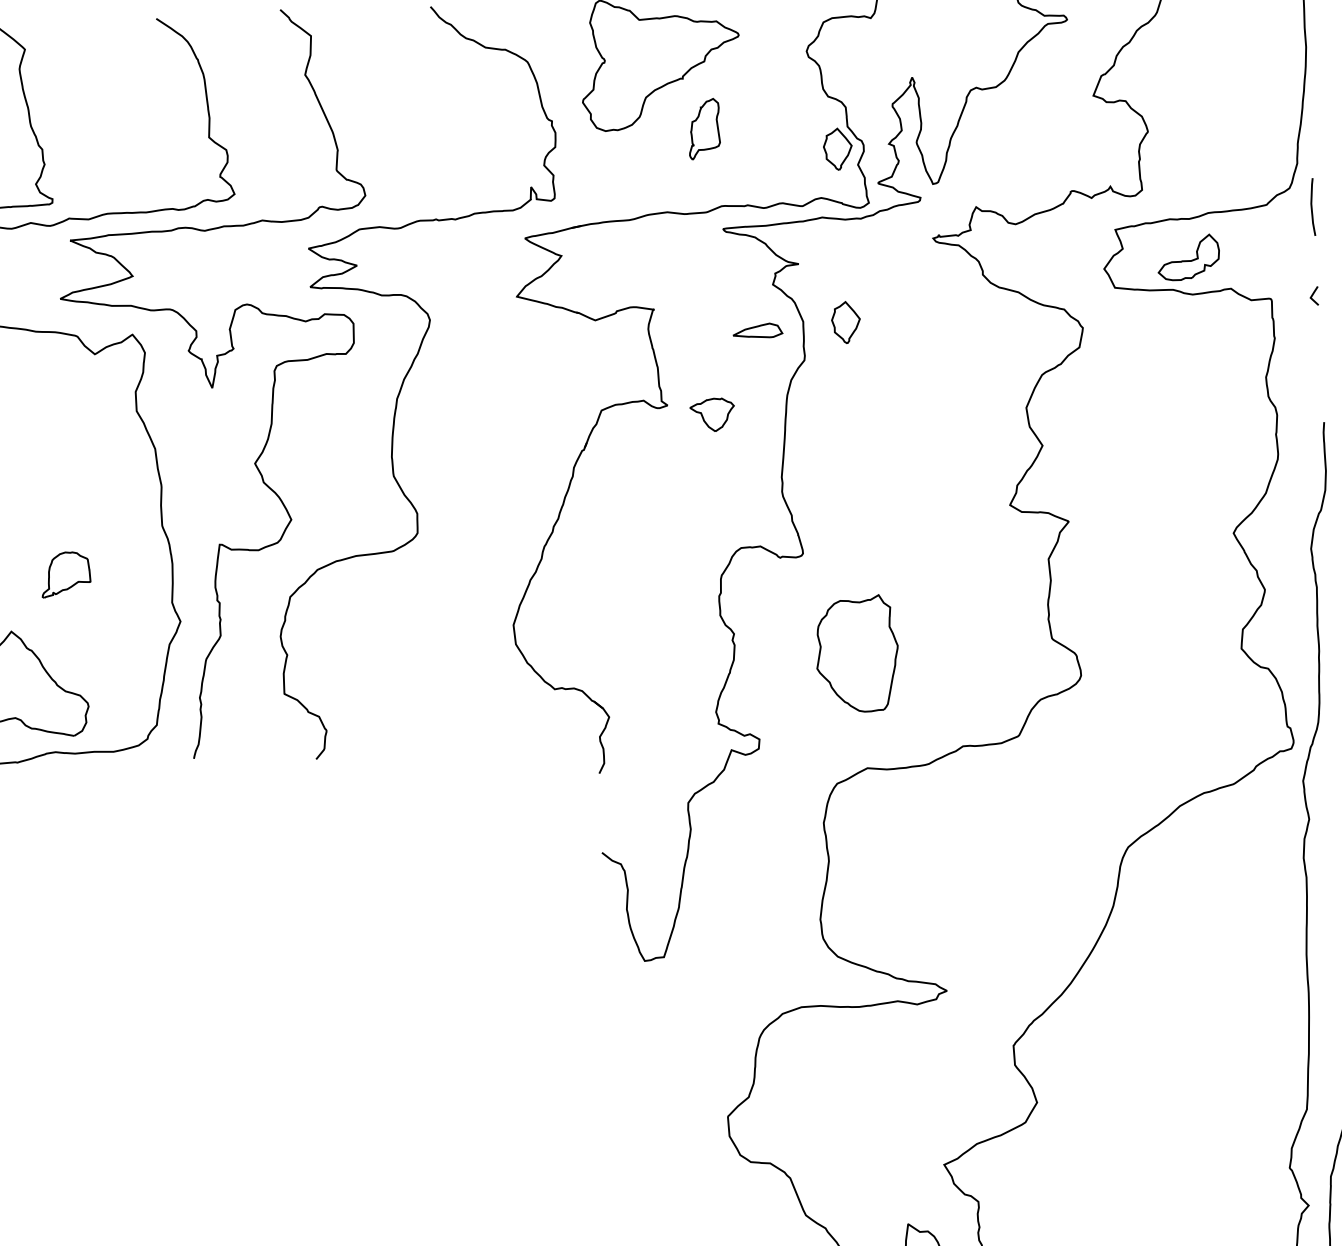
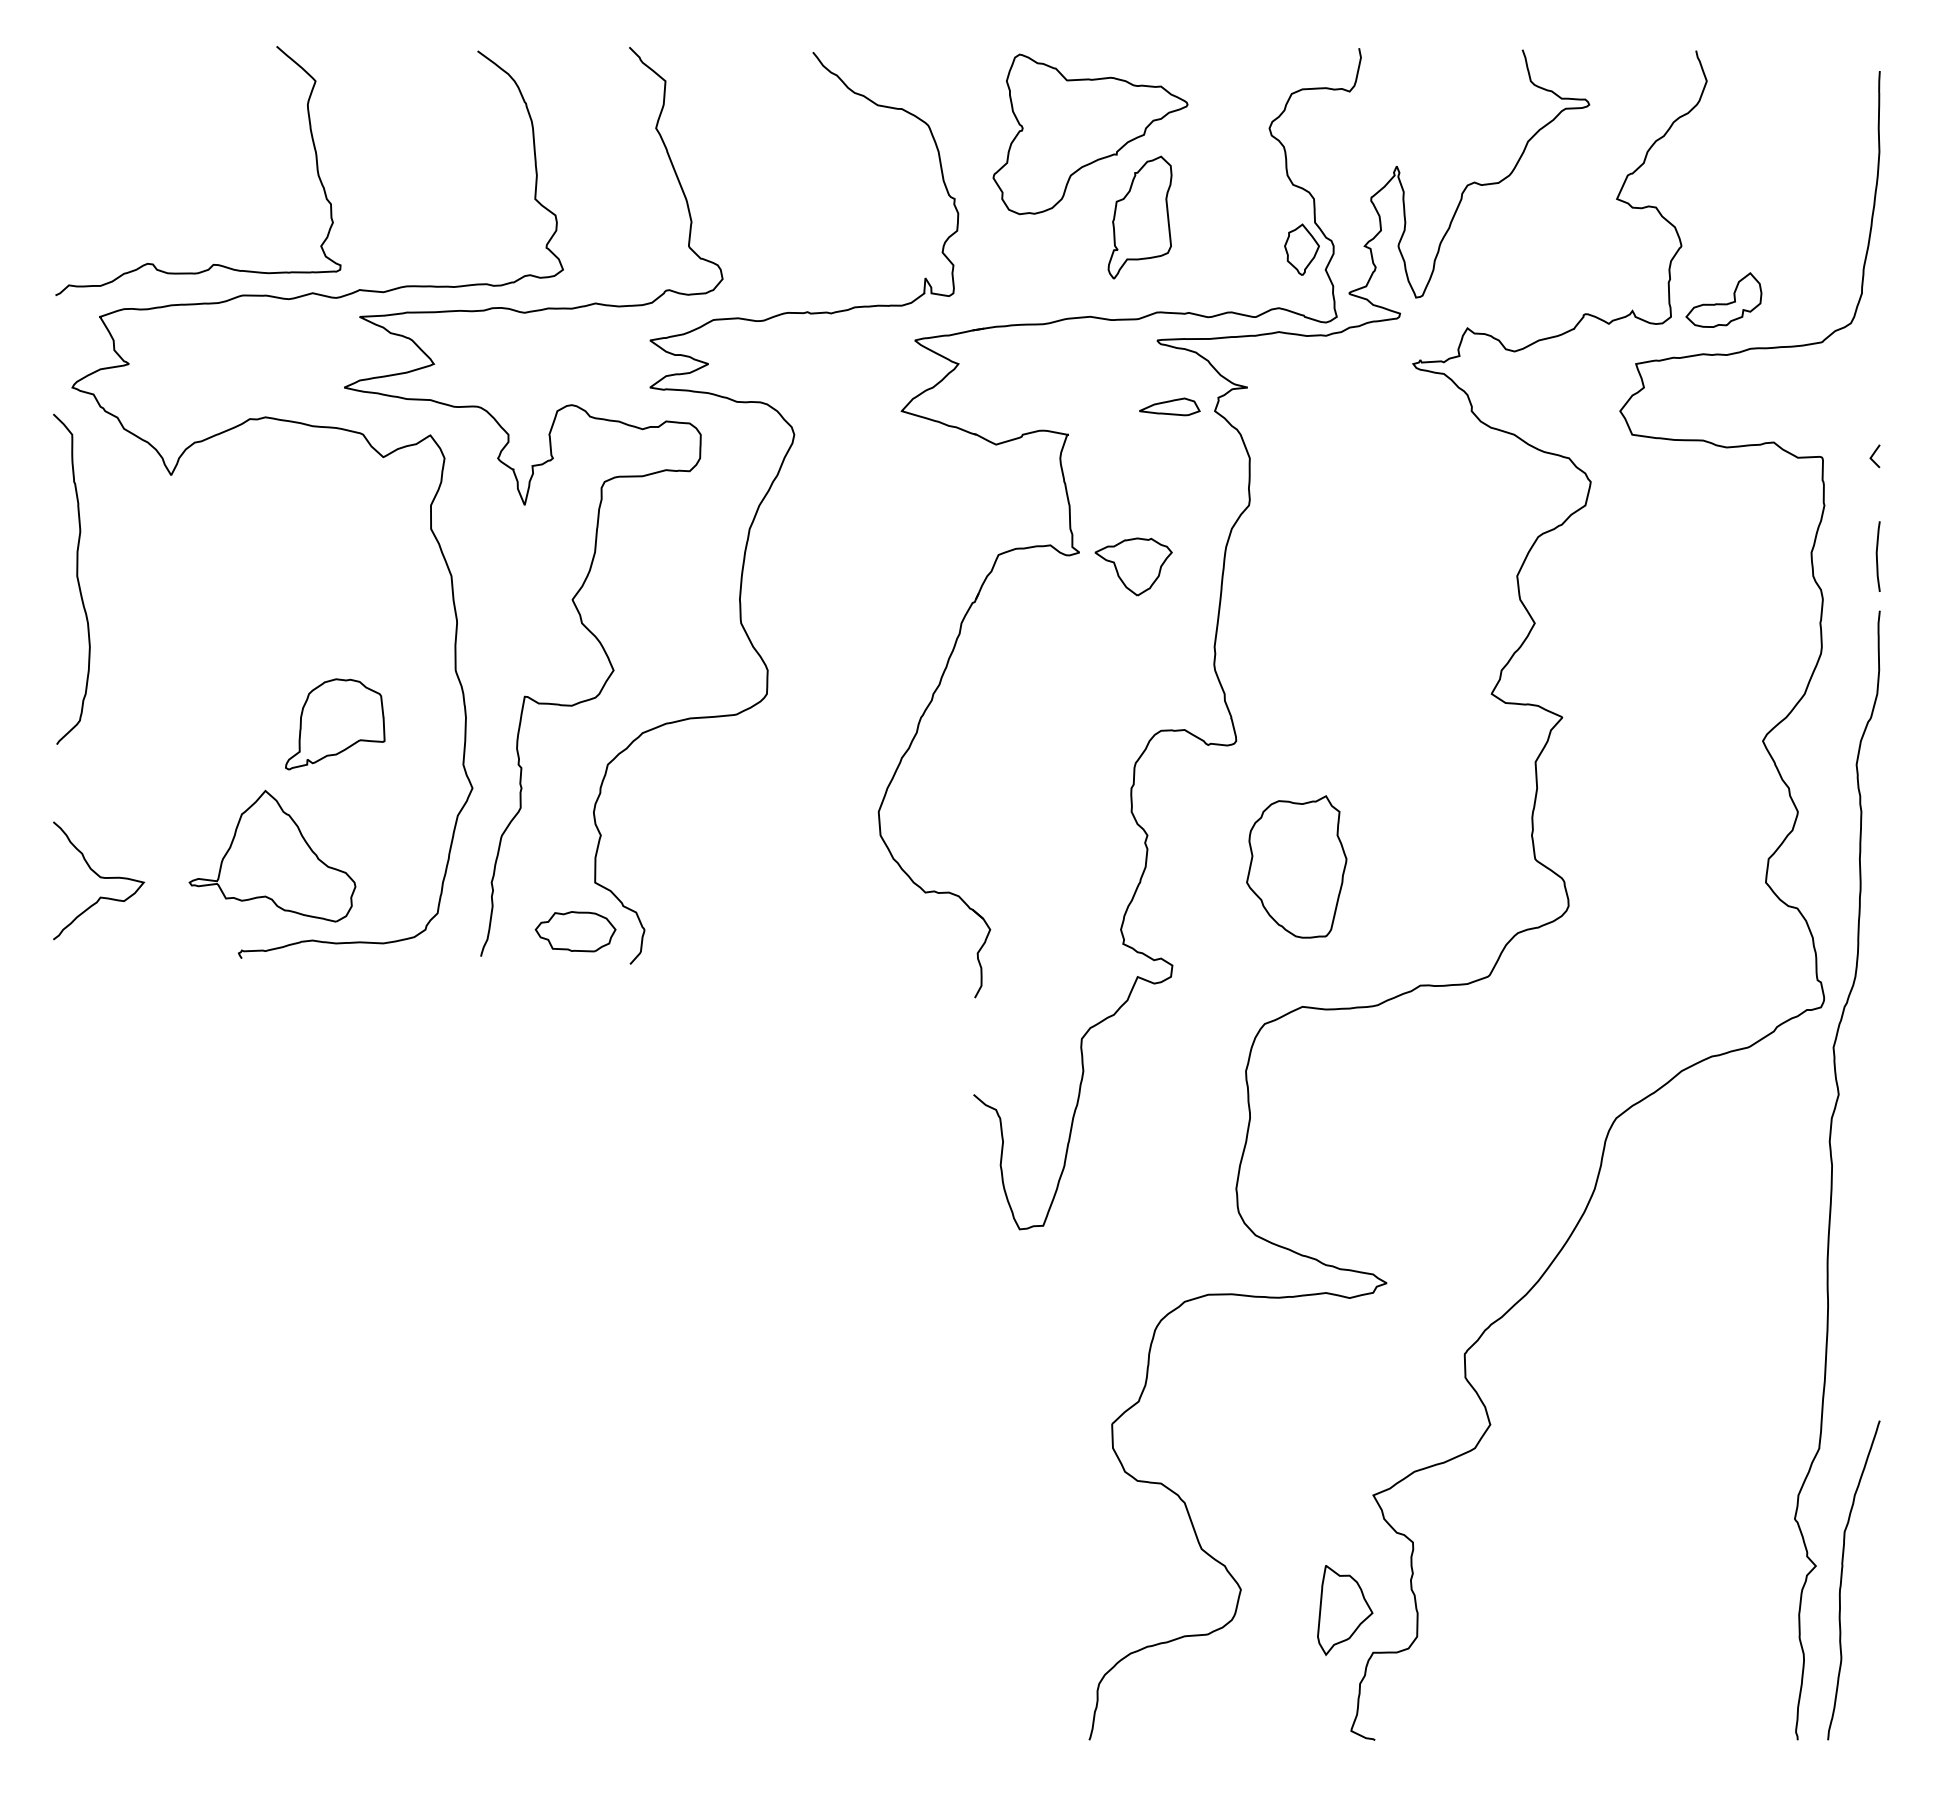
part: (703, 129) -> (1139, 217), size x1.67
curve: (1312, 207) -> (1877, 556), moved
part: (1188, 257) -> (1723, 299), moved
part: (845, 322) -> (1301, 461), removed
part: (757, 330) -> (1169, 406), moved
part: (712, 414) -> (1133, 566), size x1.43
part: (66, 574) -> (335, 724), size x1.67
part: (270, 734) -> (575, 931), added

